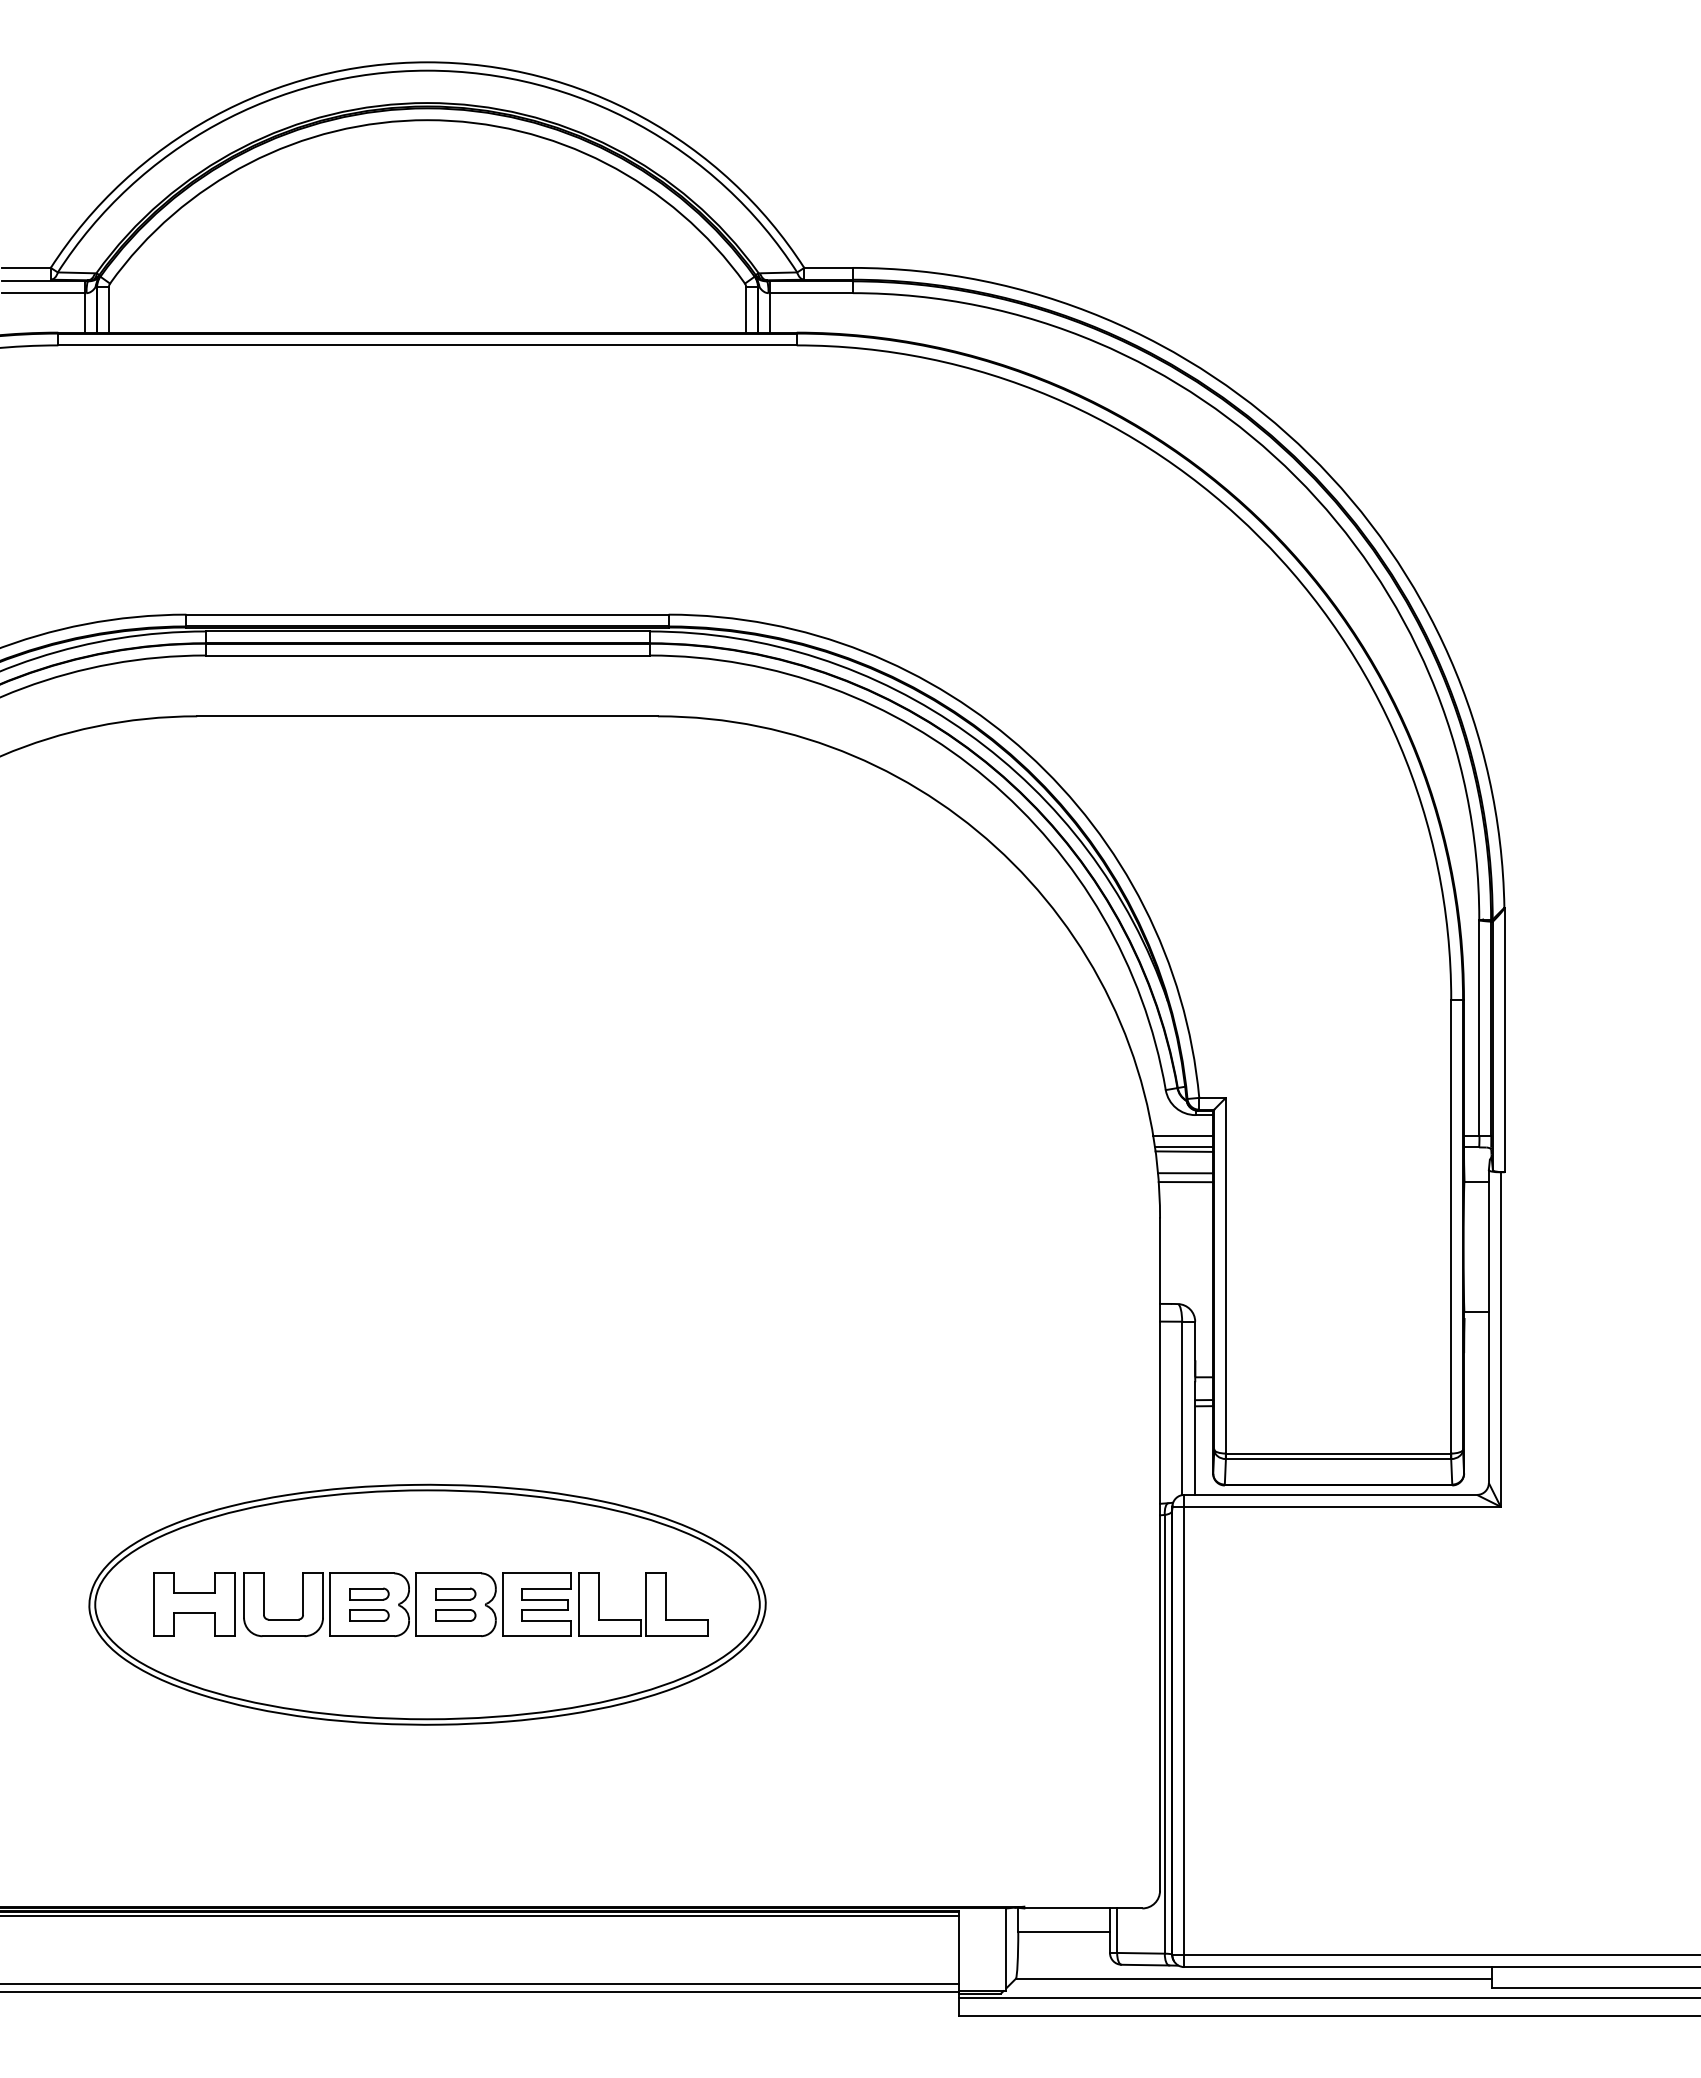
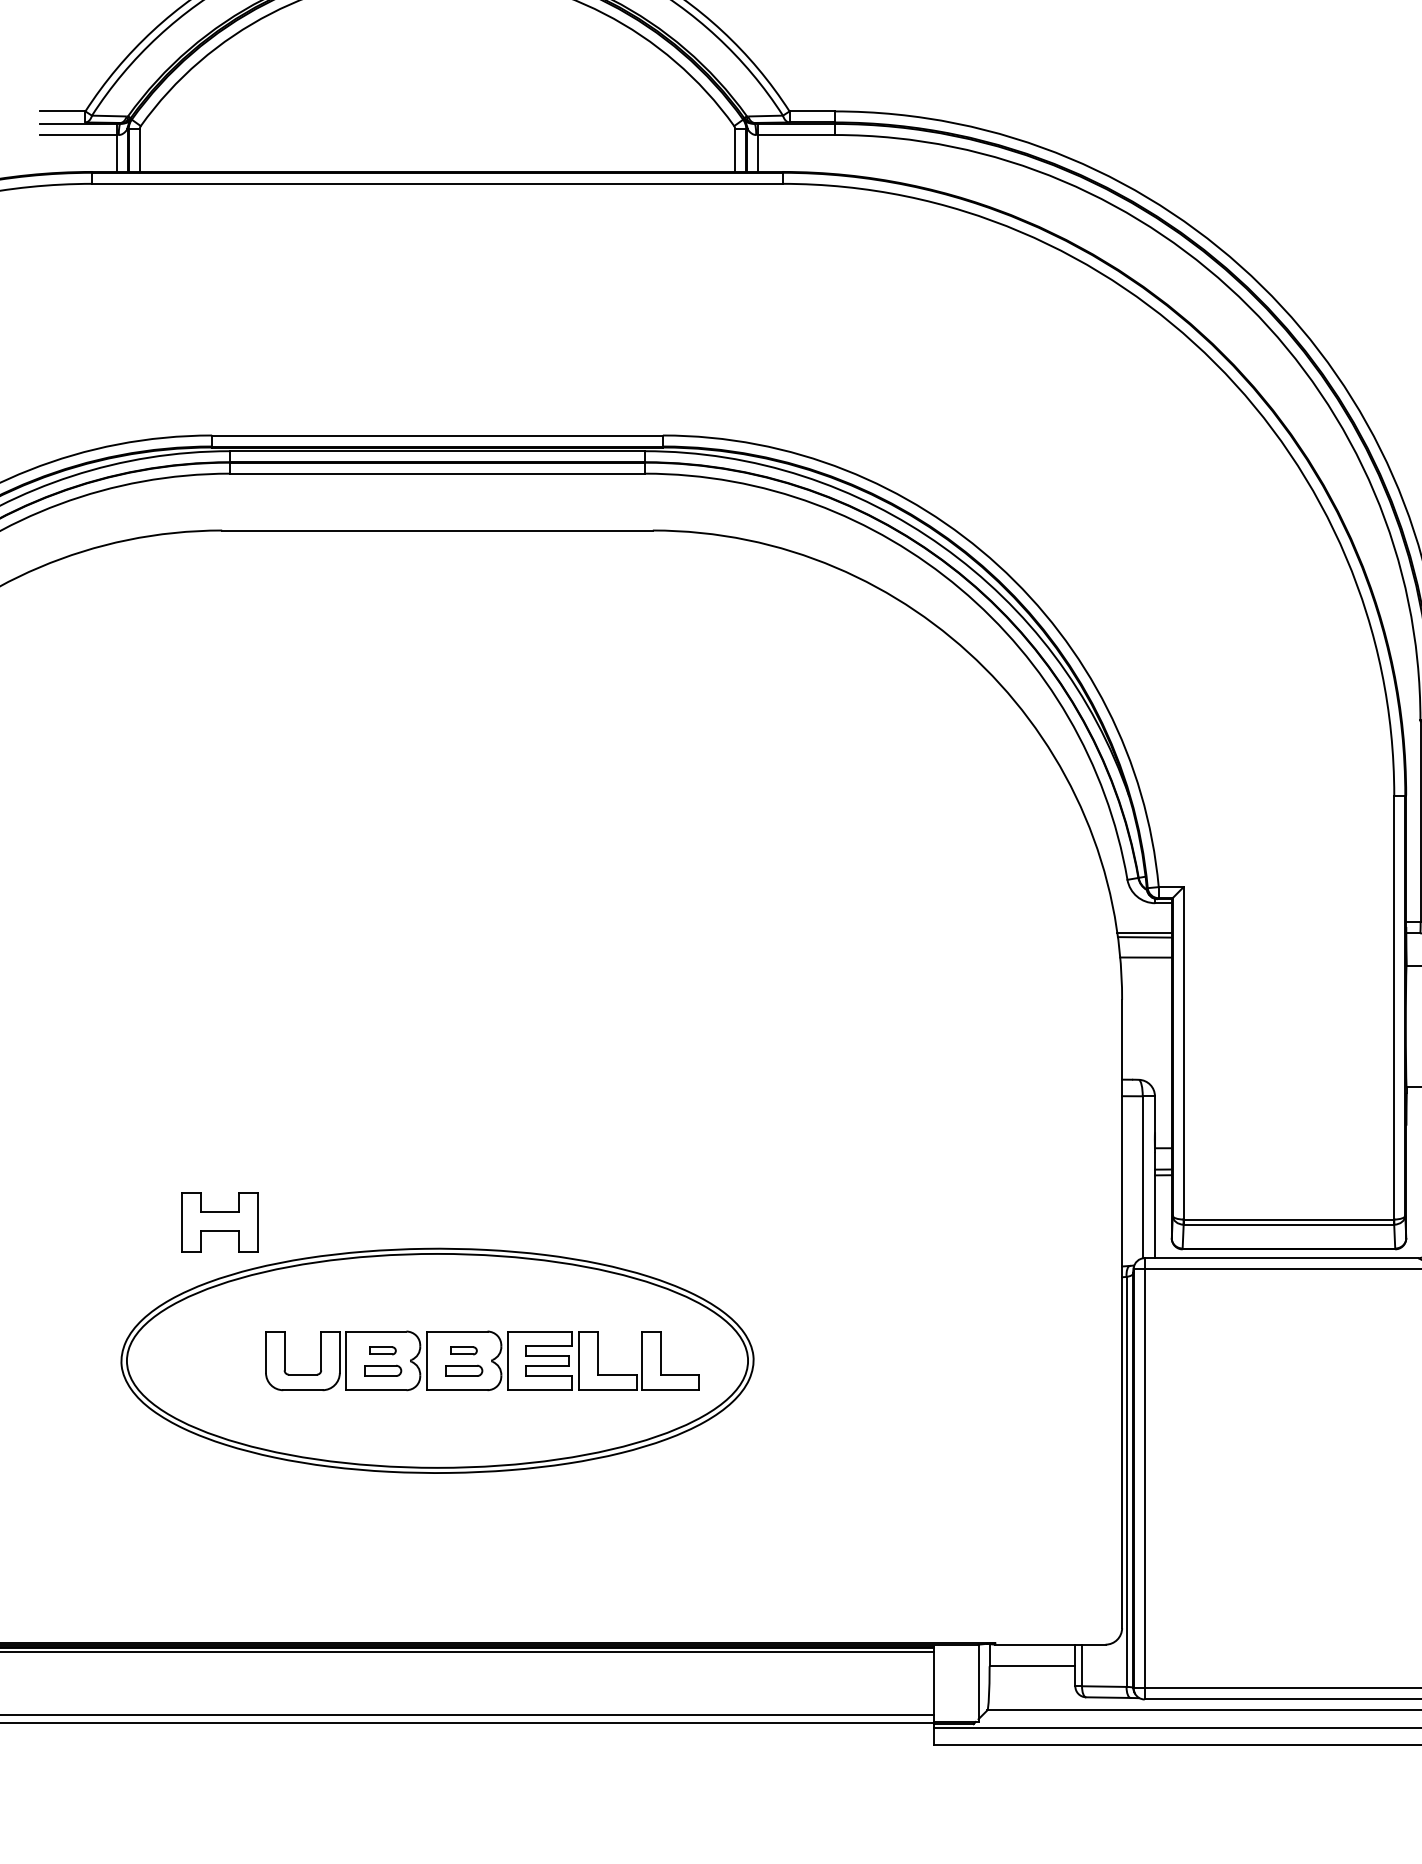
line: (1183, 1135) -> (1144, 922), removed
line: (1185, 1182) -> (1145, 966), removed
part: (369, 1593) -> (383, 1350), size x0.7
part: (455, 1593) -> (463, 1350), size x0.7
part: (194, 1604) -> (219, 1222), moved

